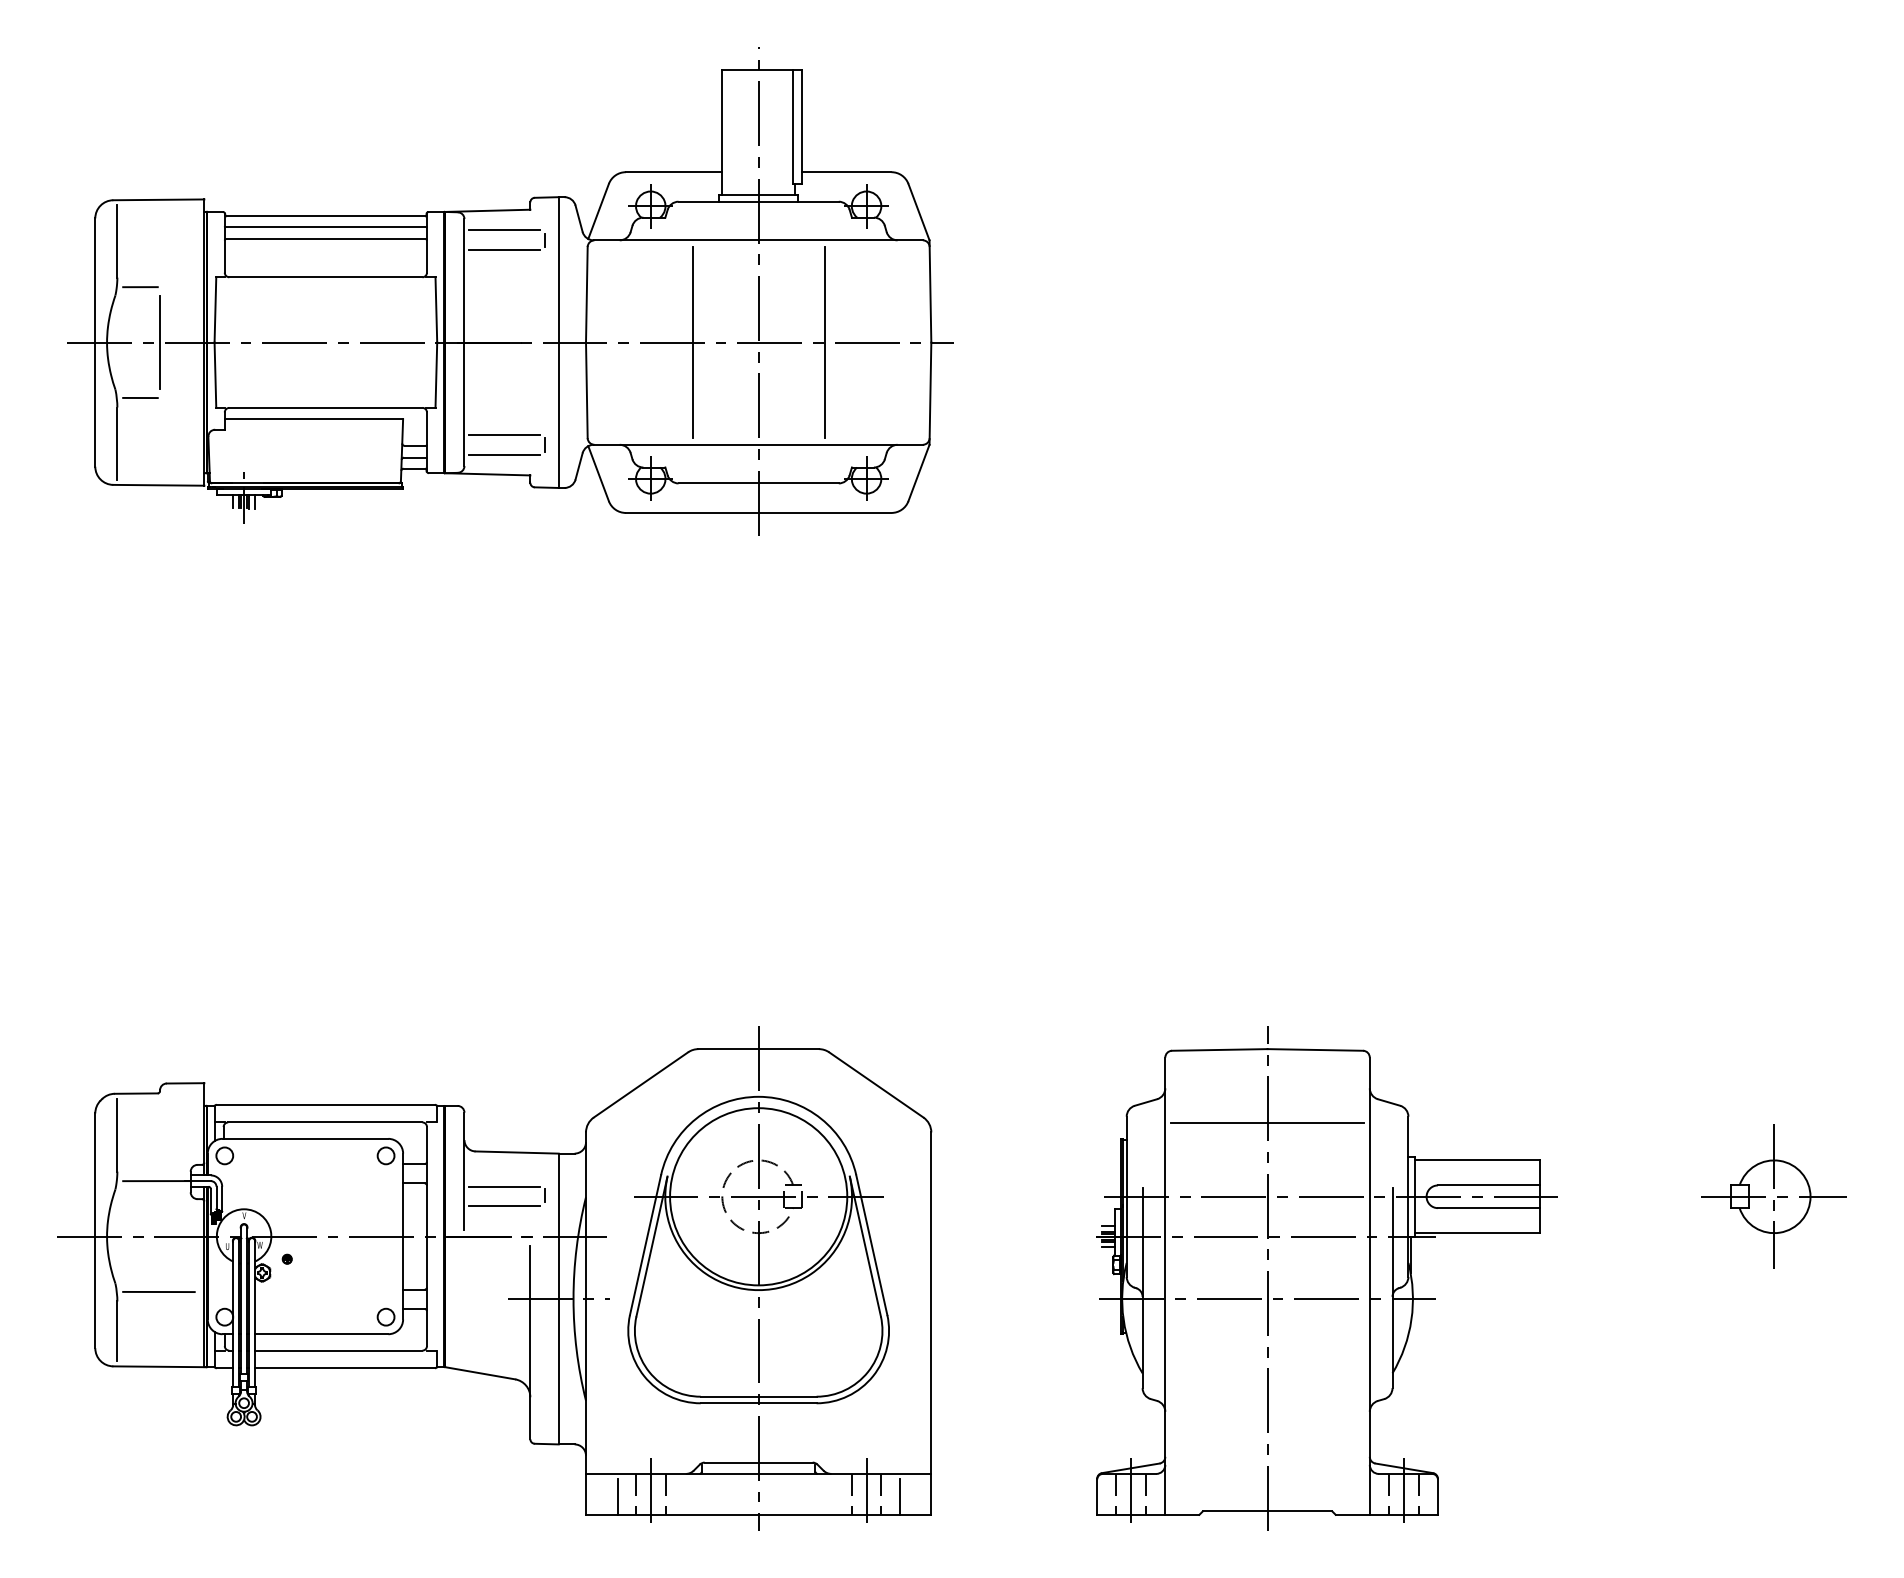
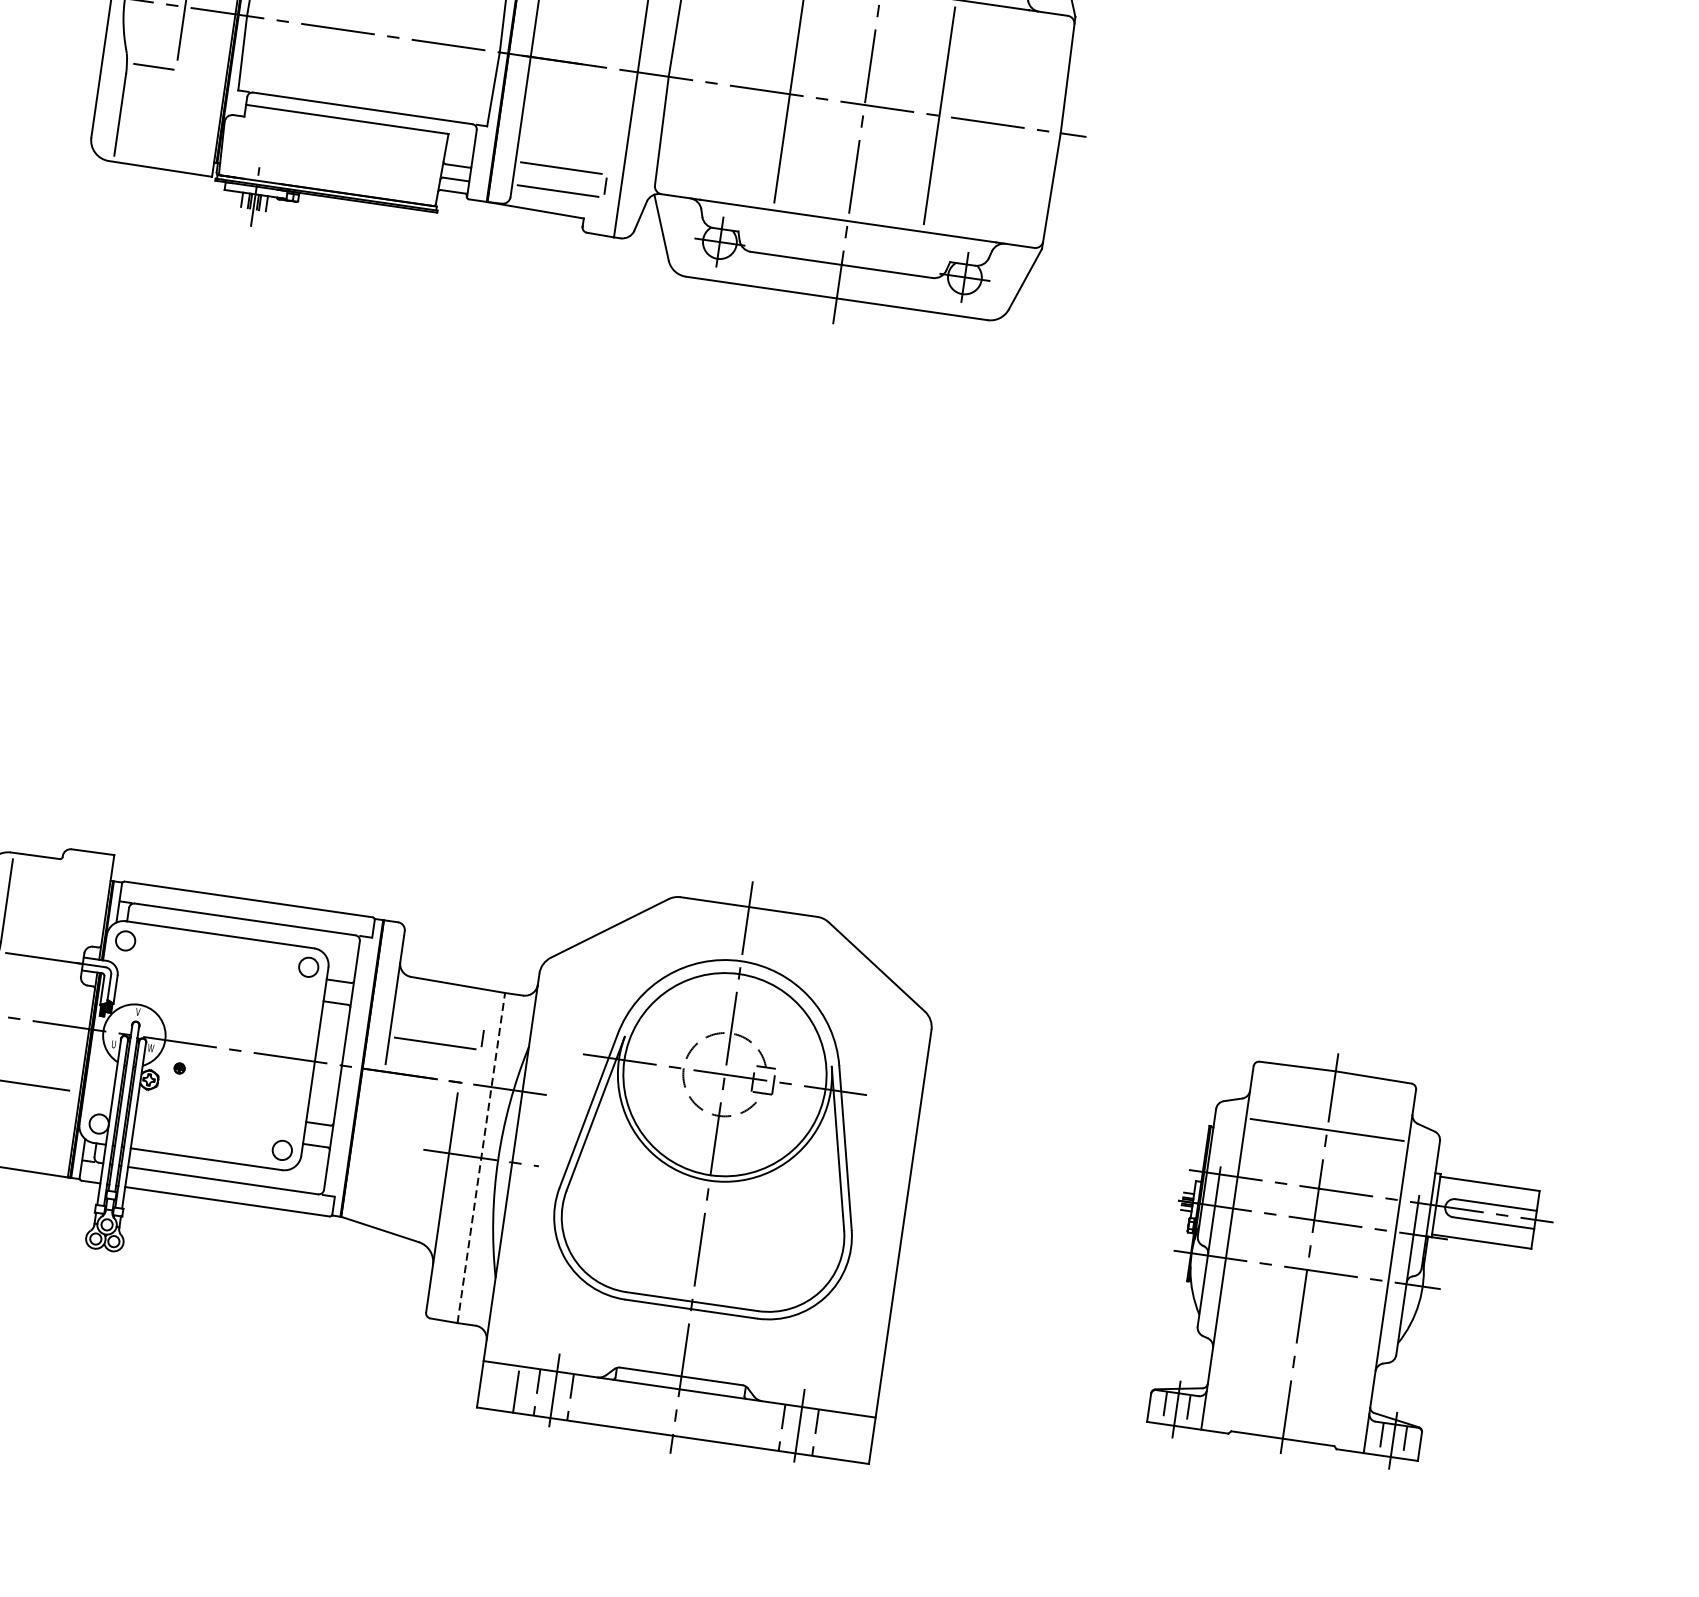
line: (504, 1186) -> (438, 1021), removed
part: (1326, 1278) -> (1356, 1260), size x0.7
line: (558, 1298) -> (481, 1157), solid -> dashed
line: (899, 1496) -> (835, 1437), removed

